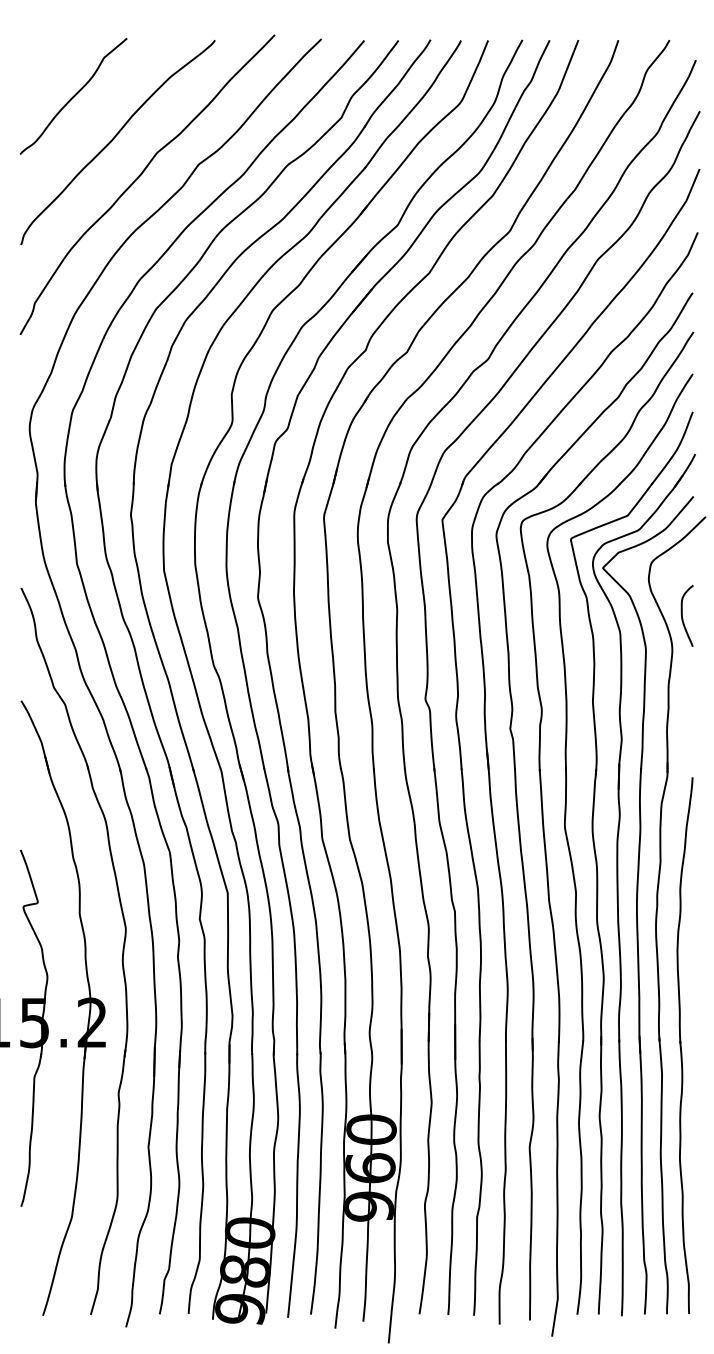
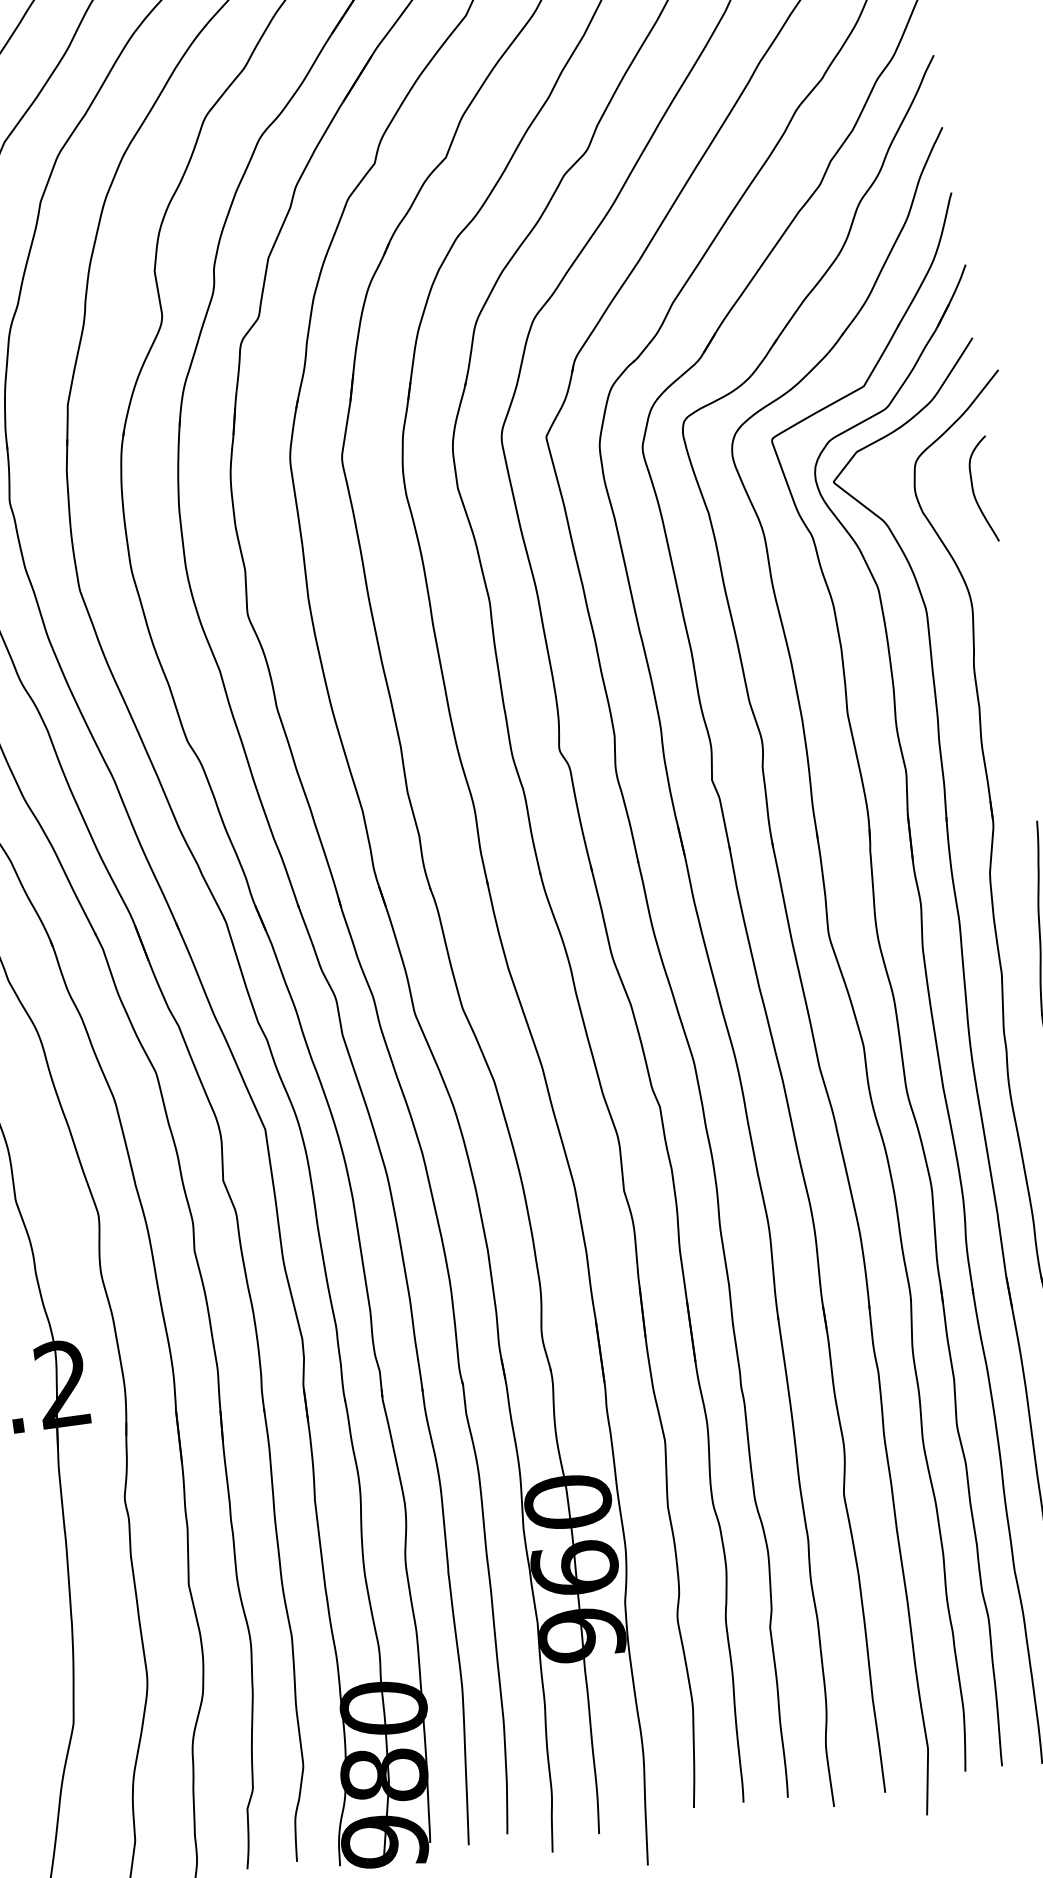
curve: (682, 615) -> (973, 489), moved

